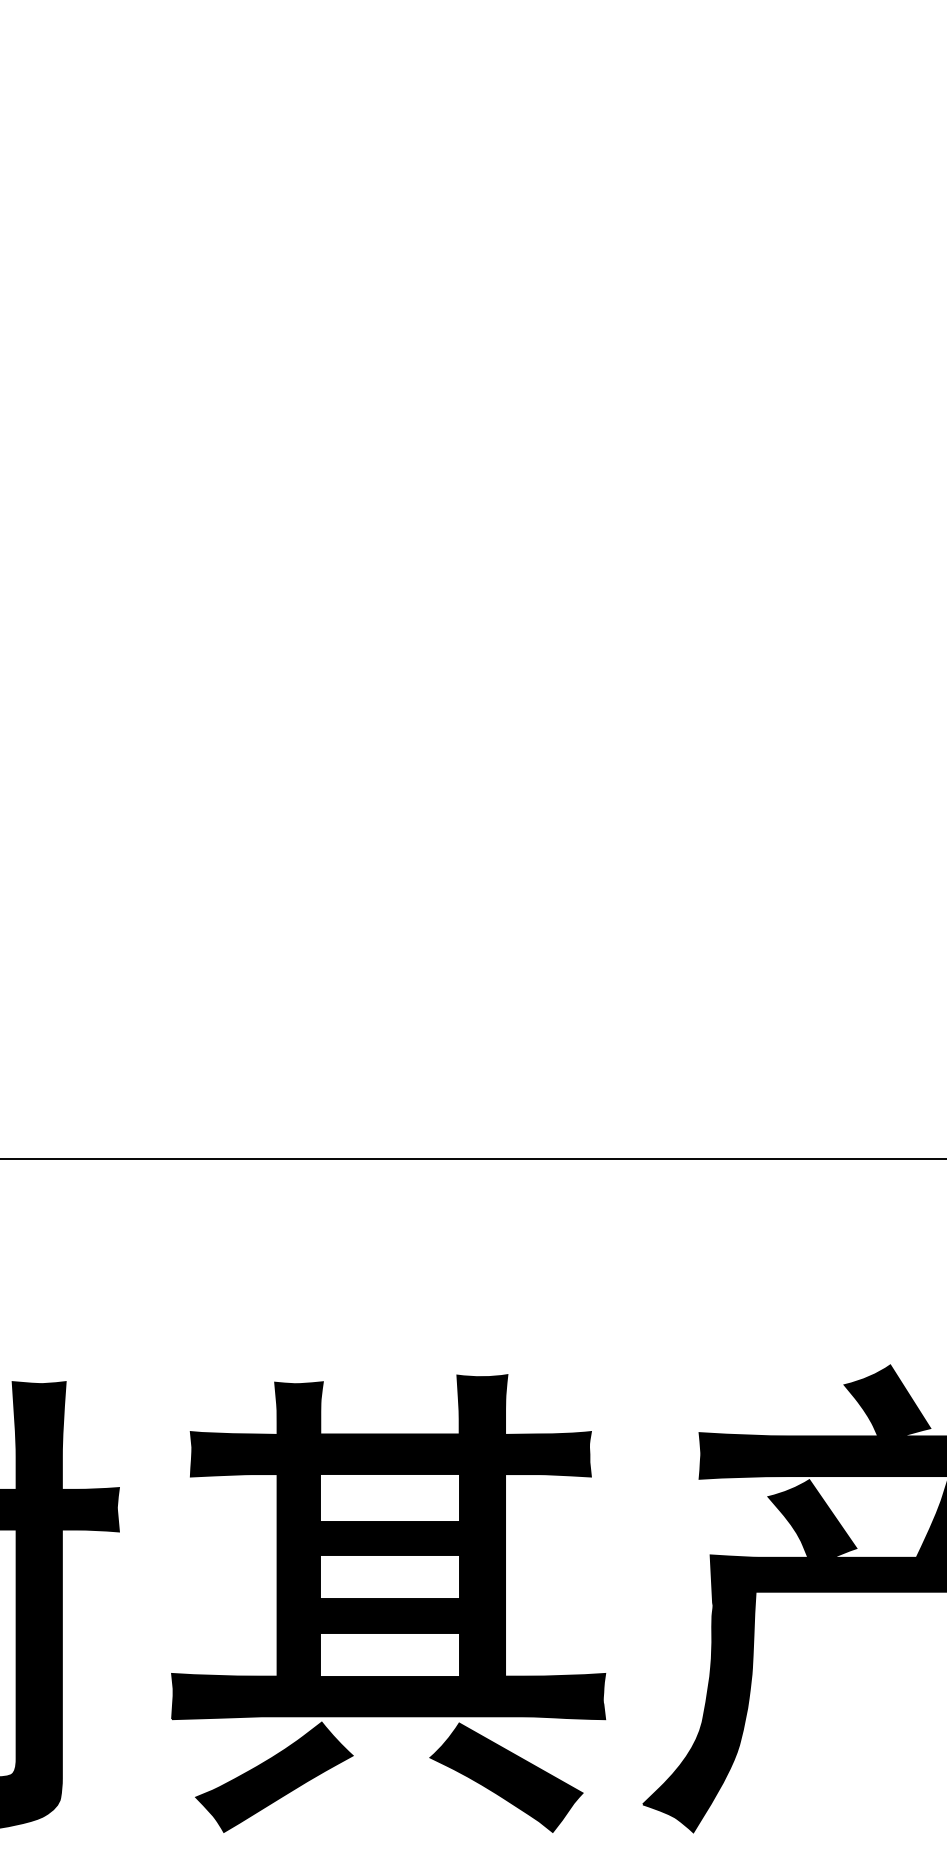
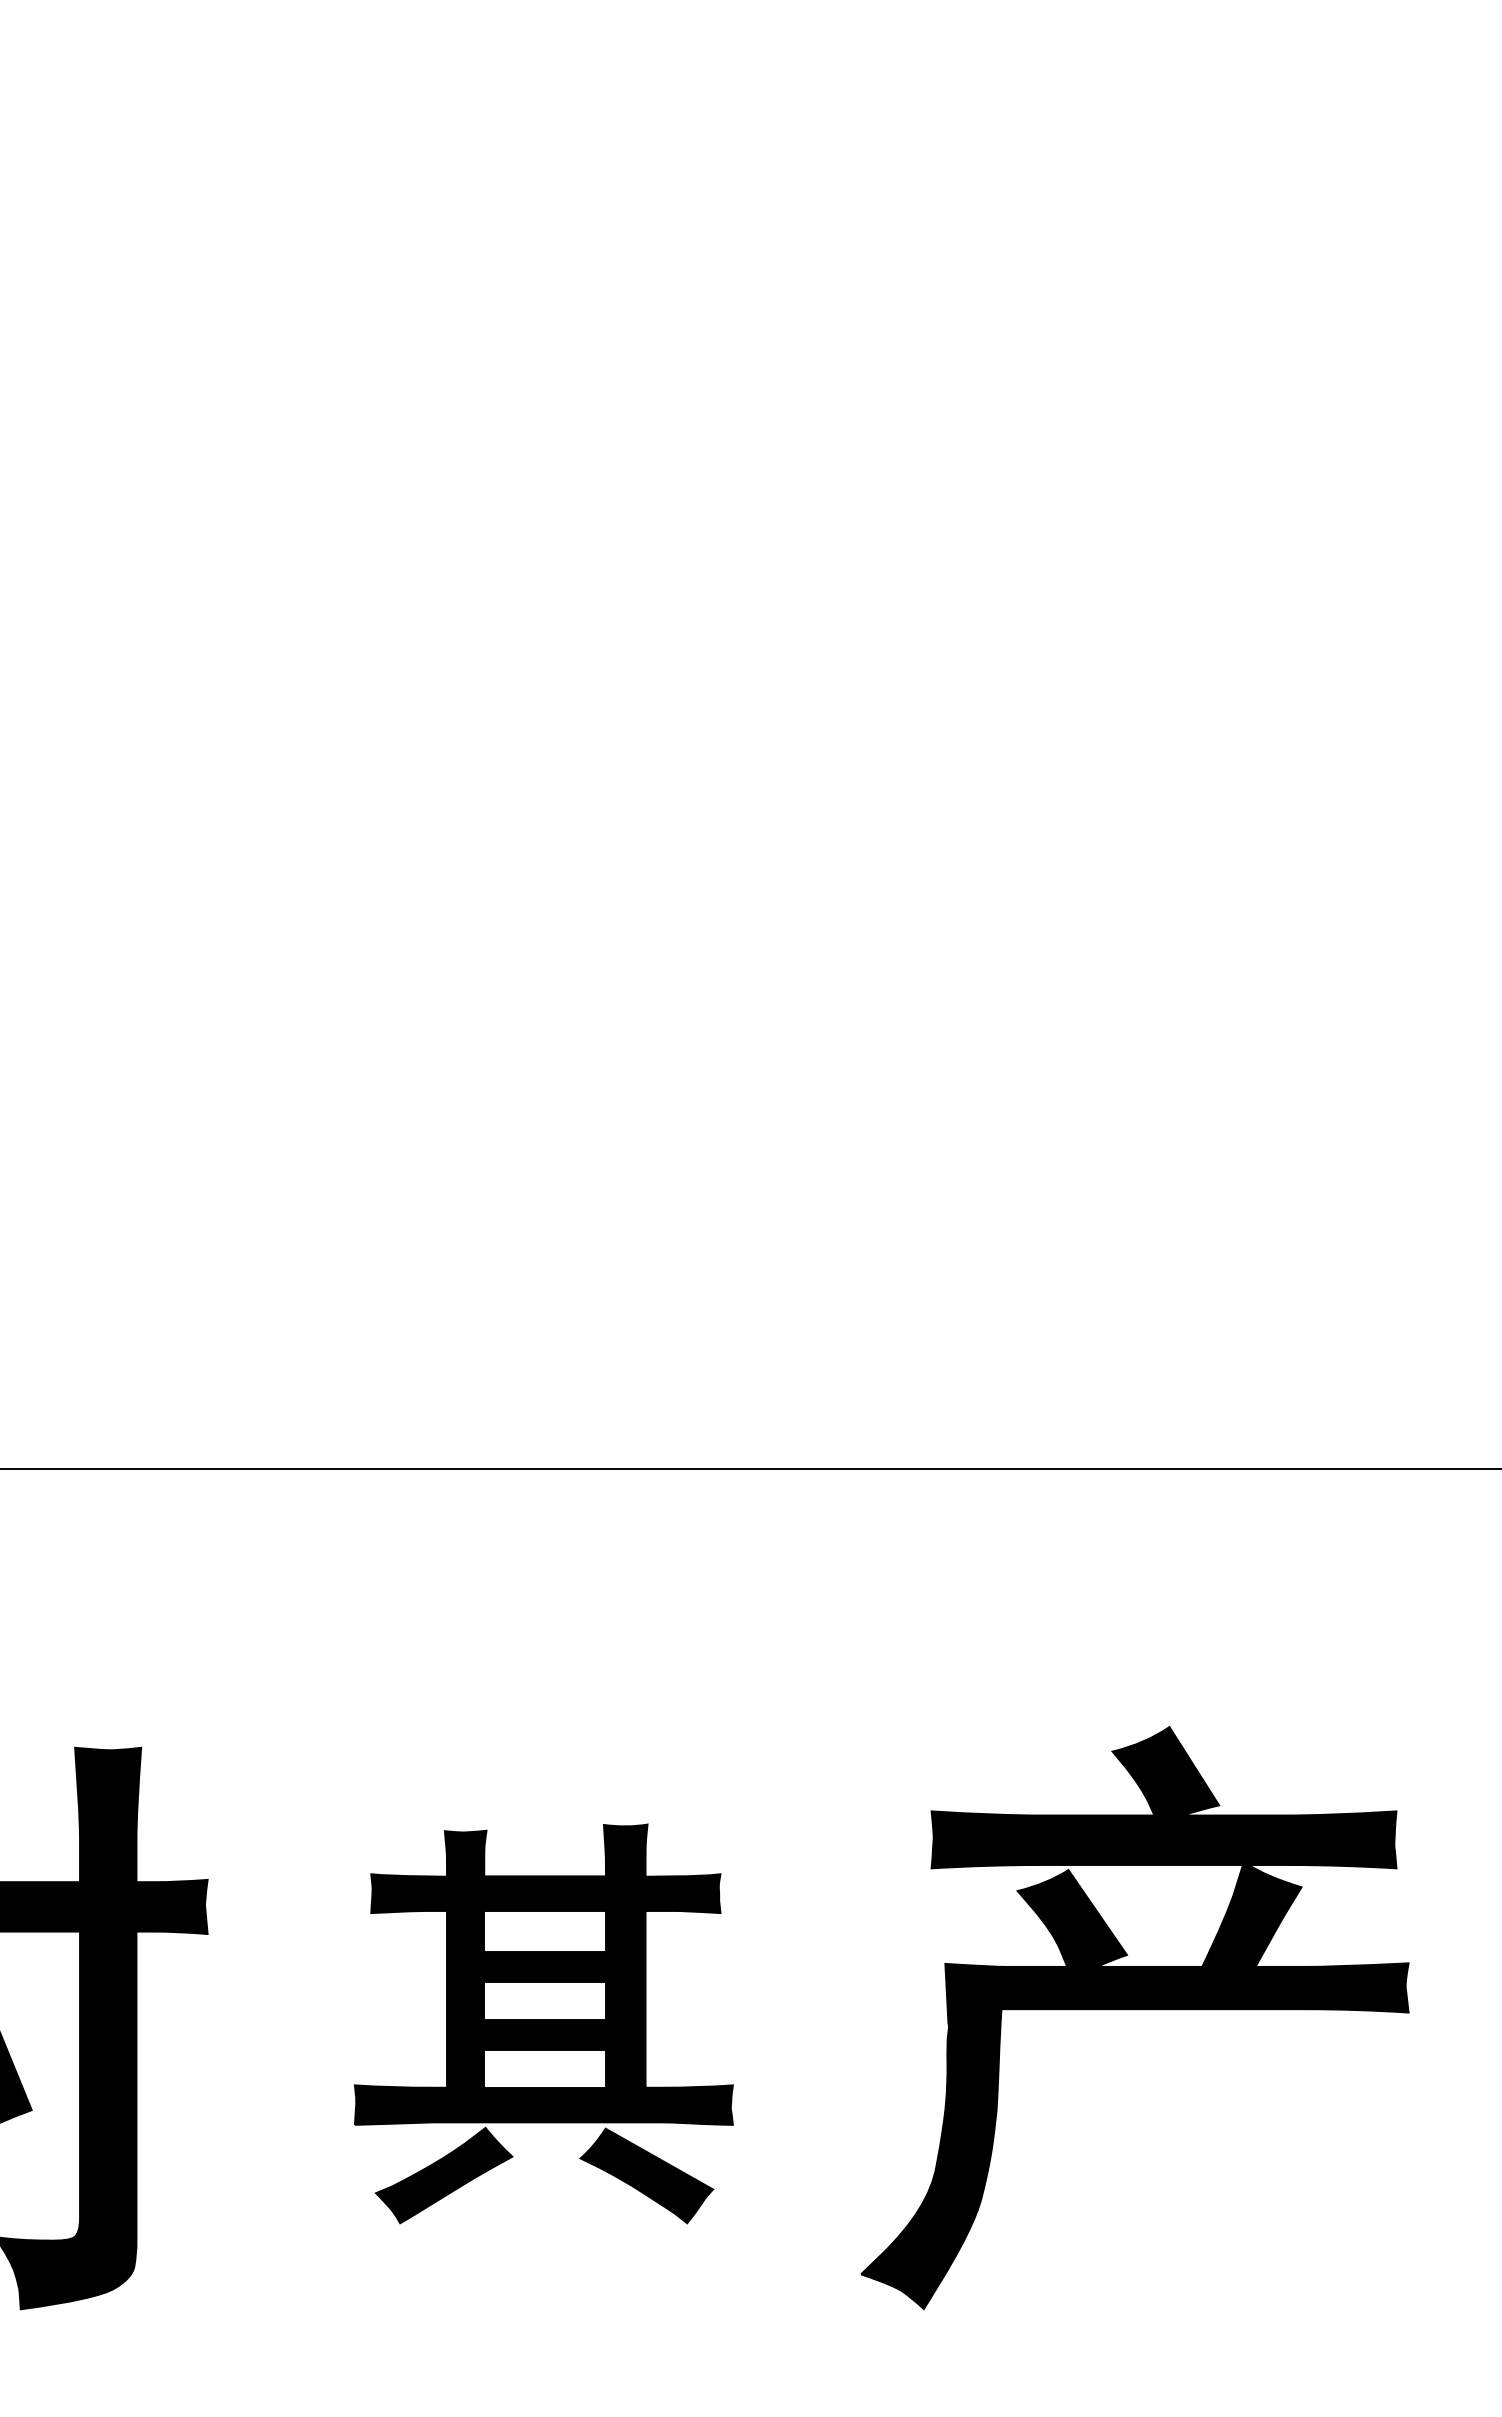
part: (388, 1603) -> (543, 2023), size x0.7

